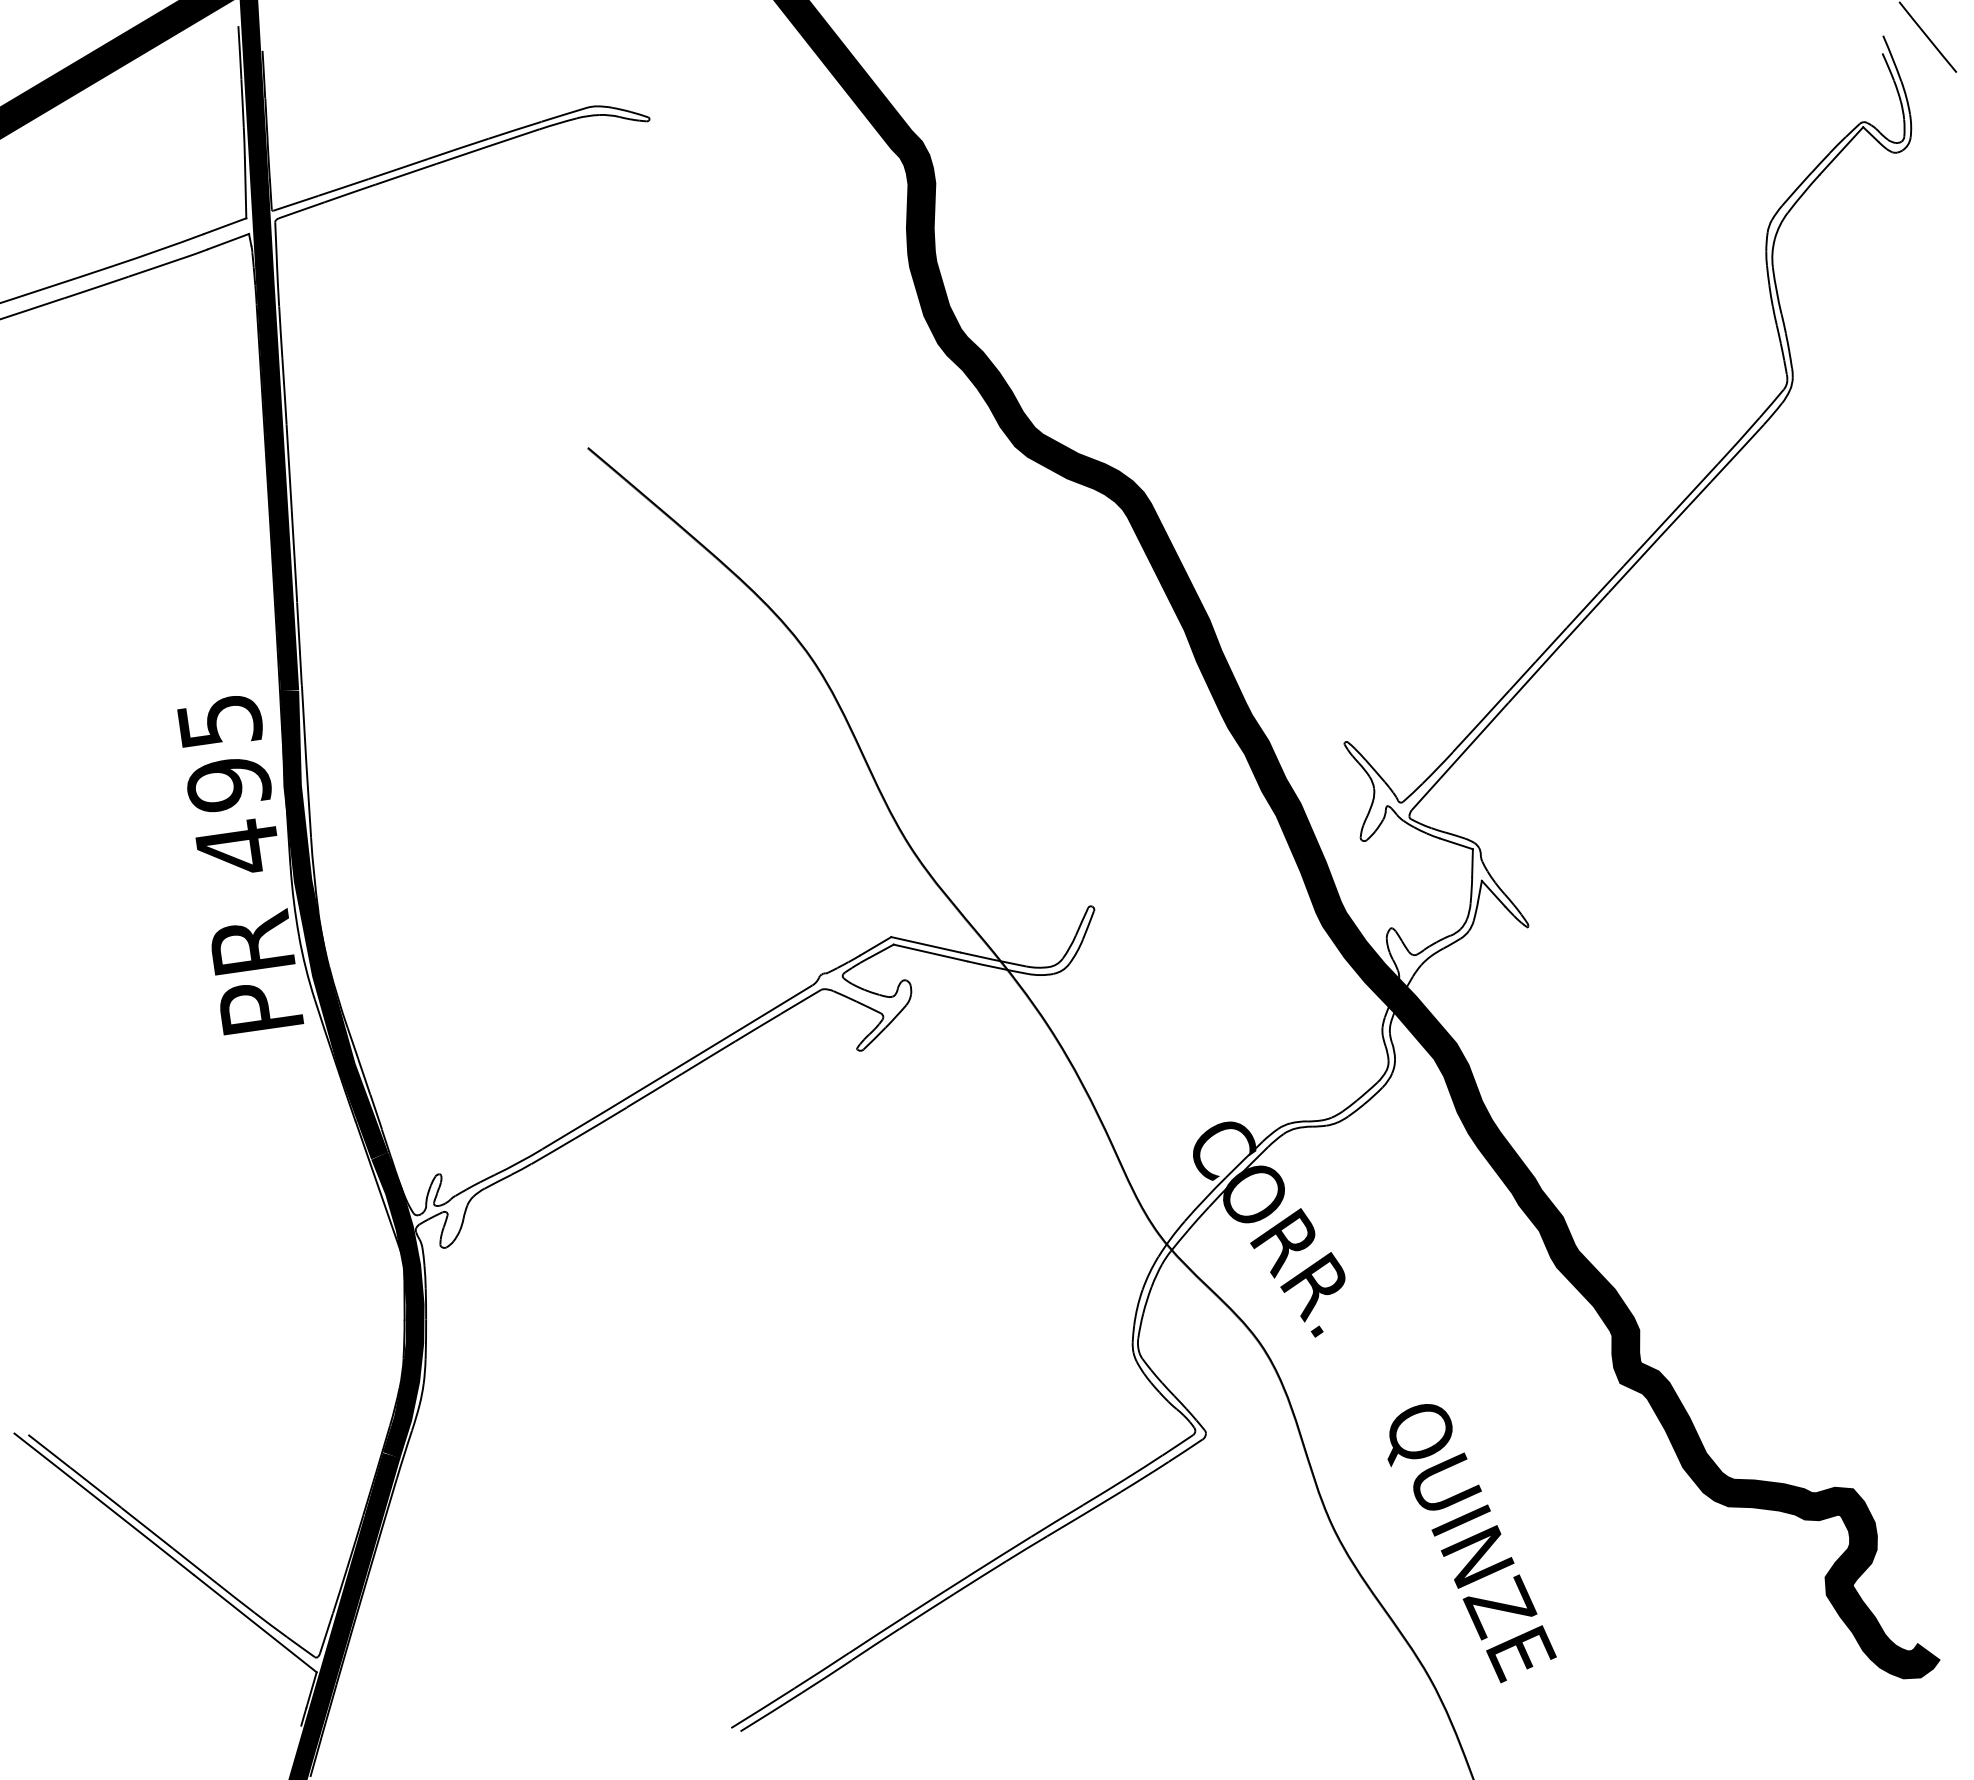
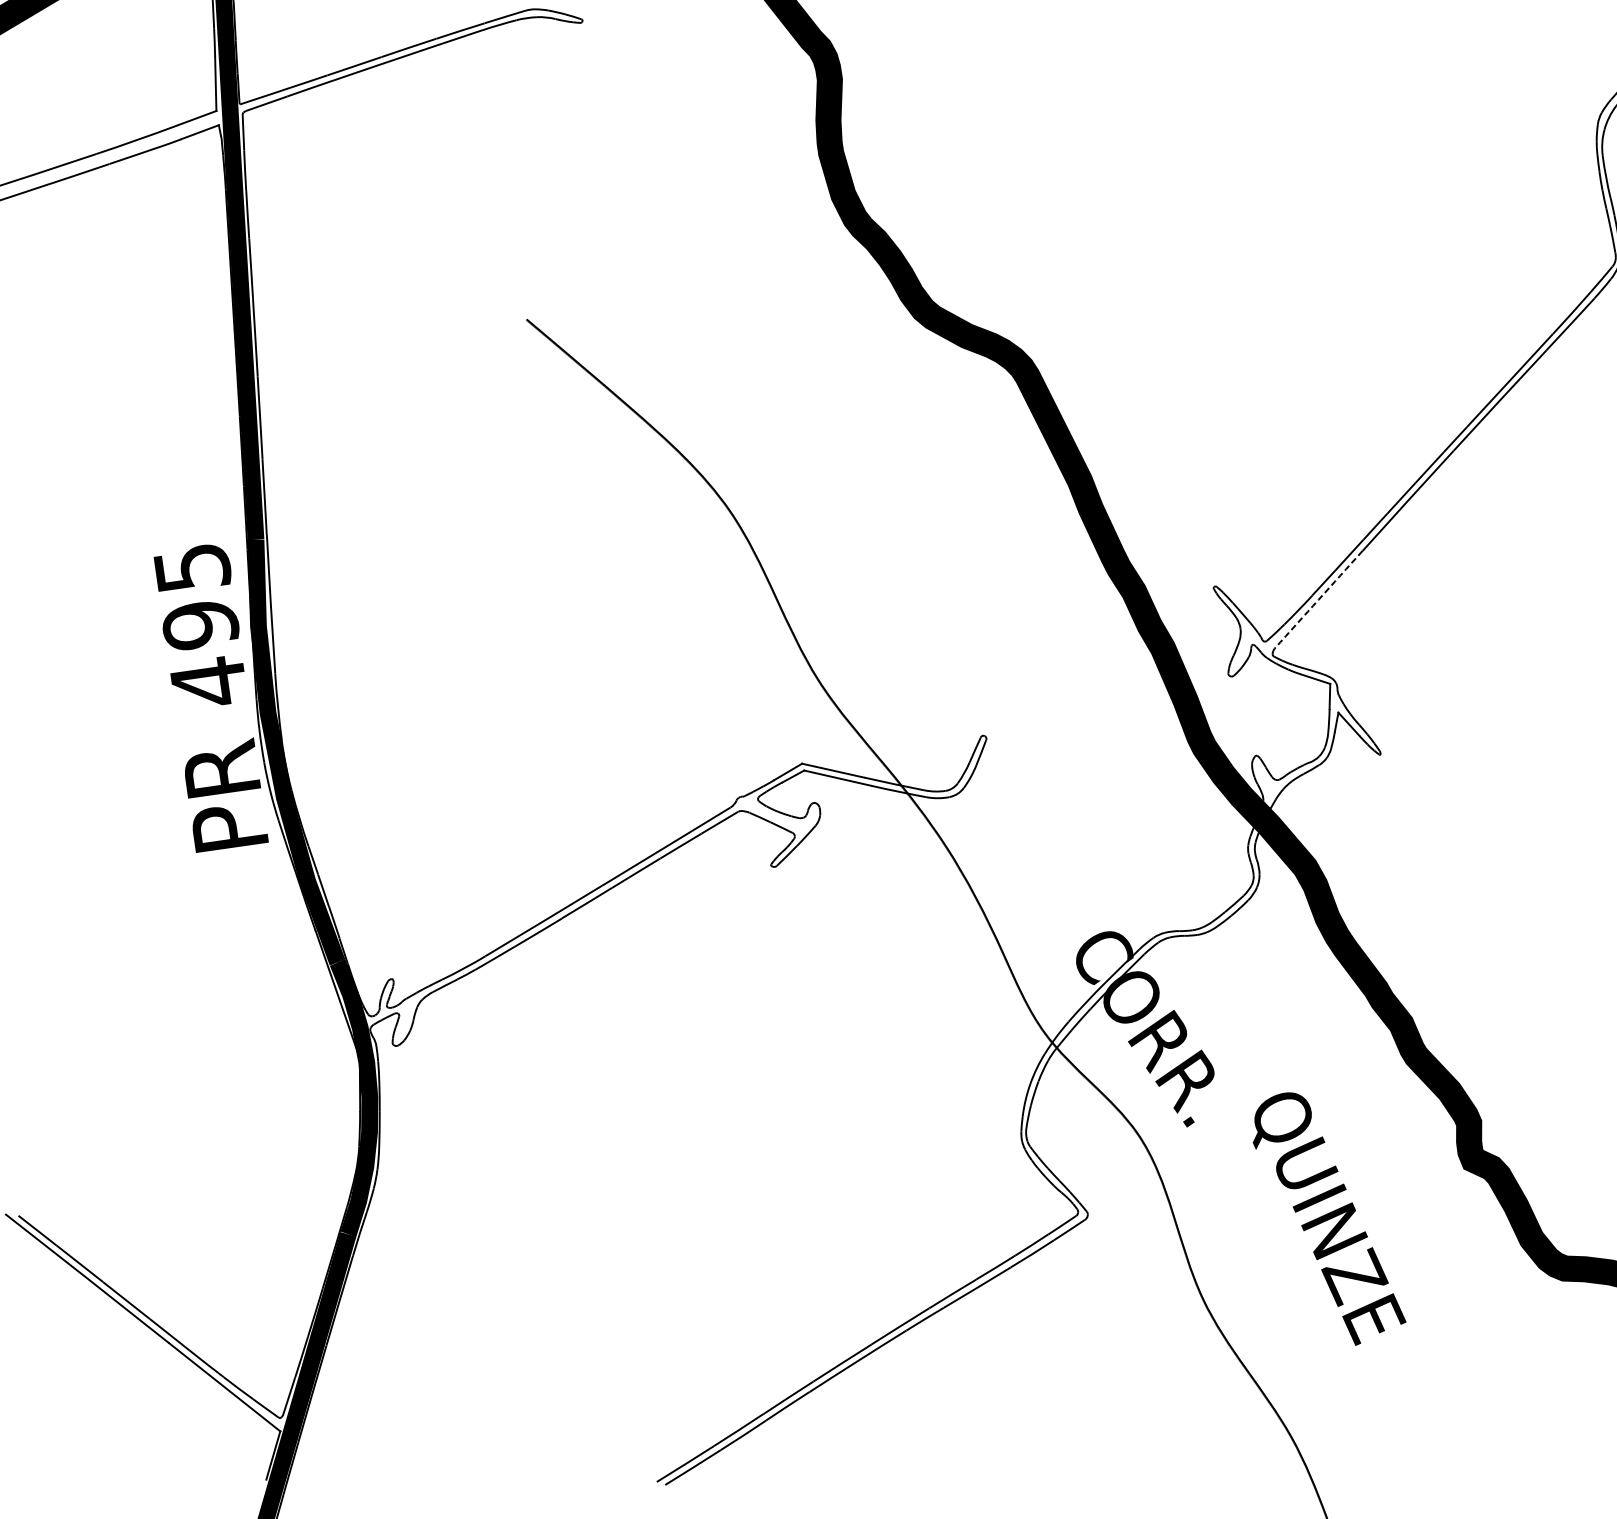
arc: (1460, 756) -> (1319, 599), solid -> dashed
text: (1471, 1543) -> (1329, 1219), moved

